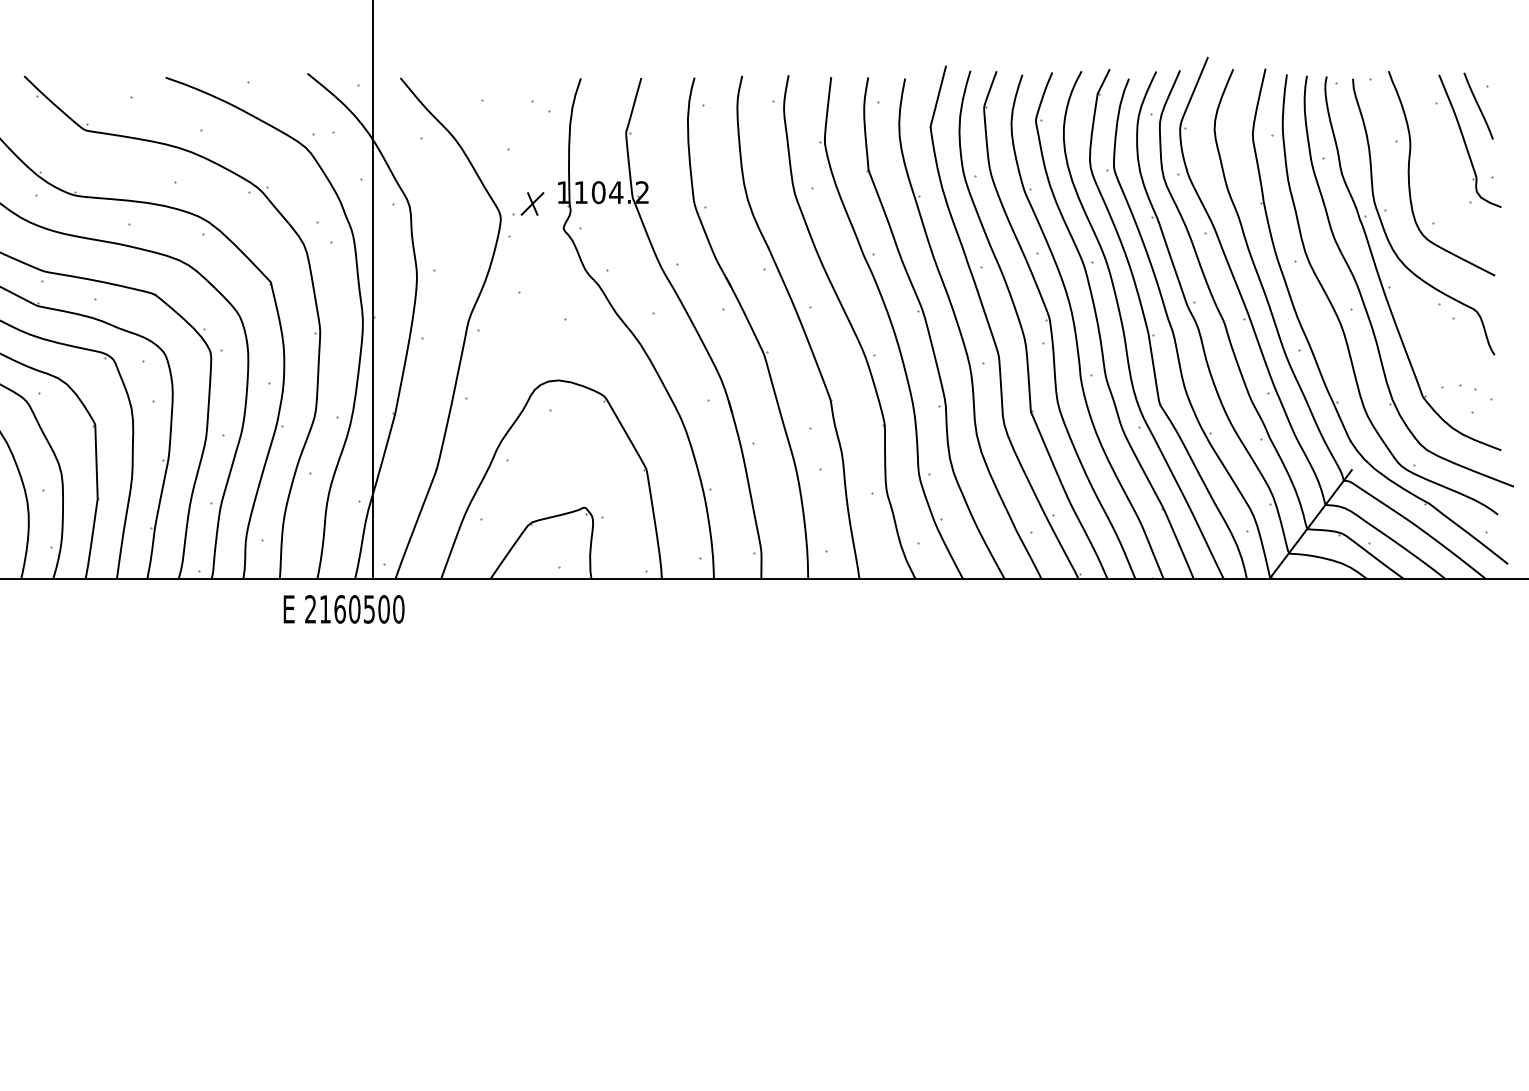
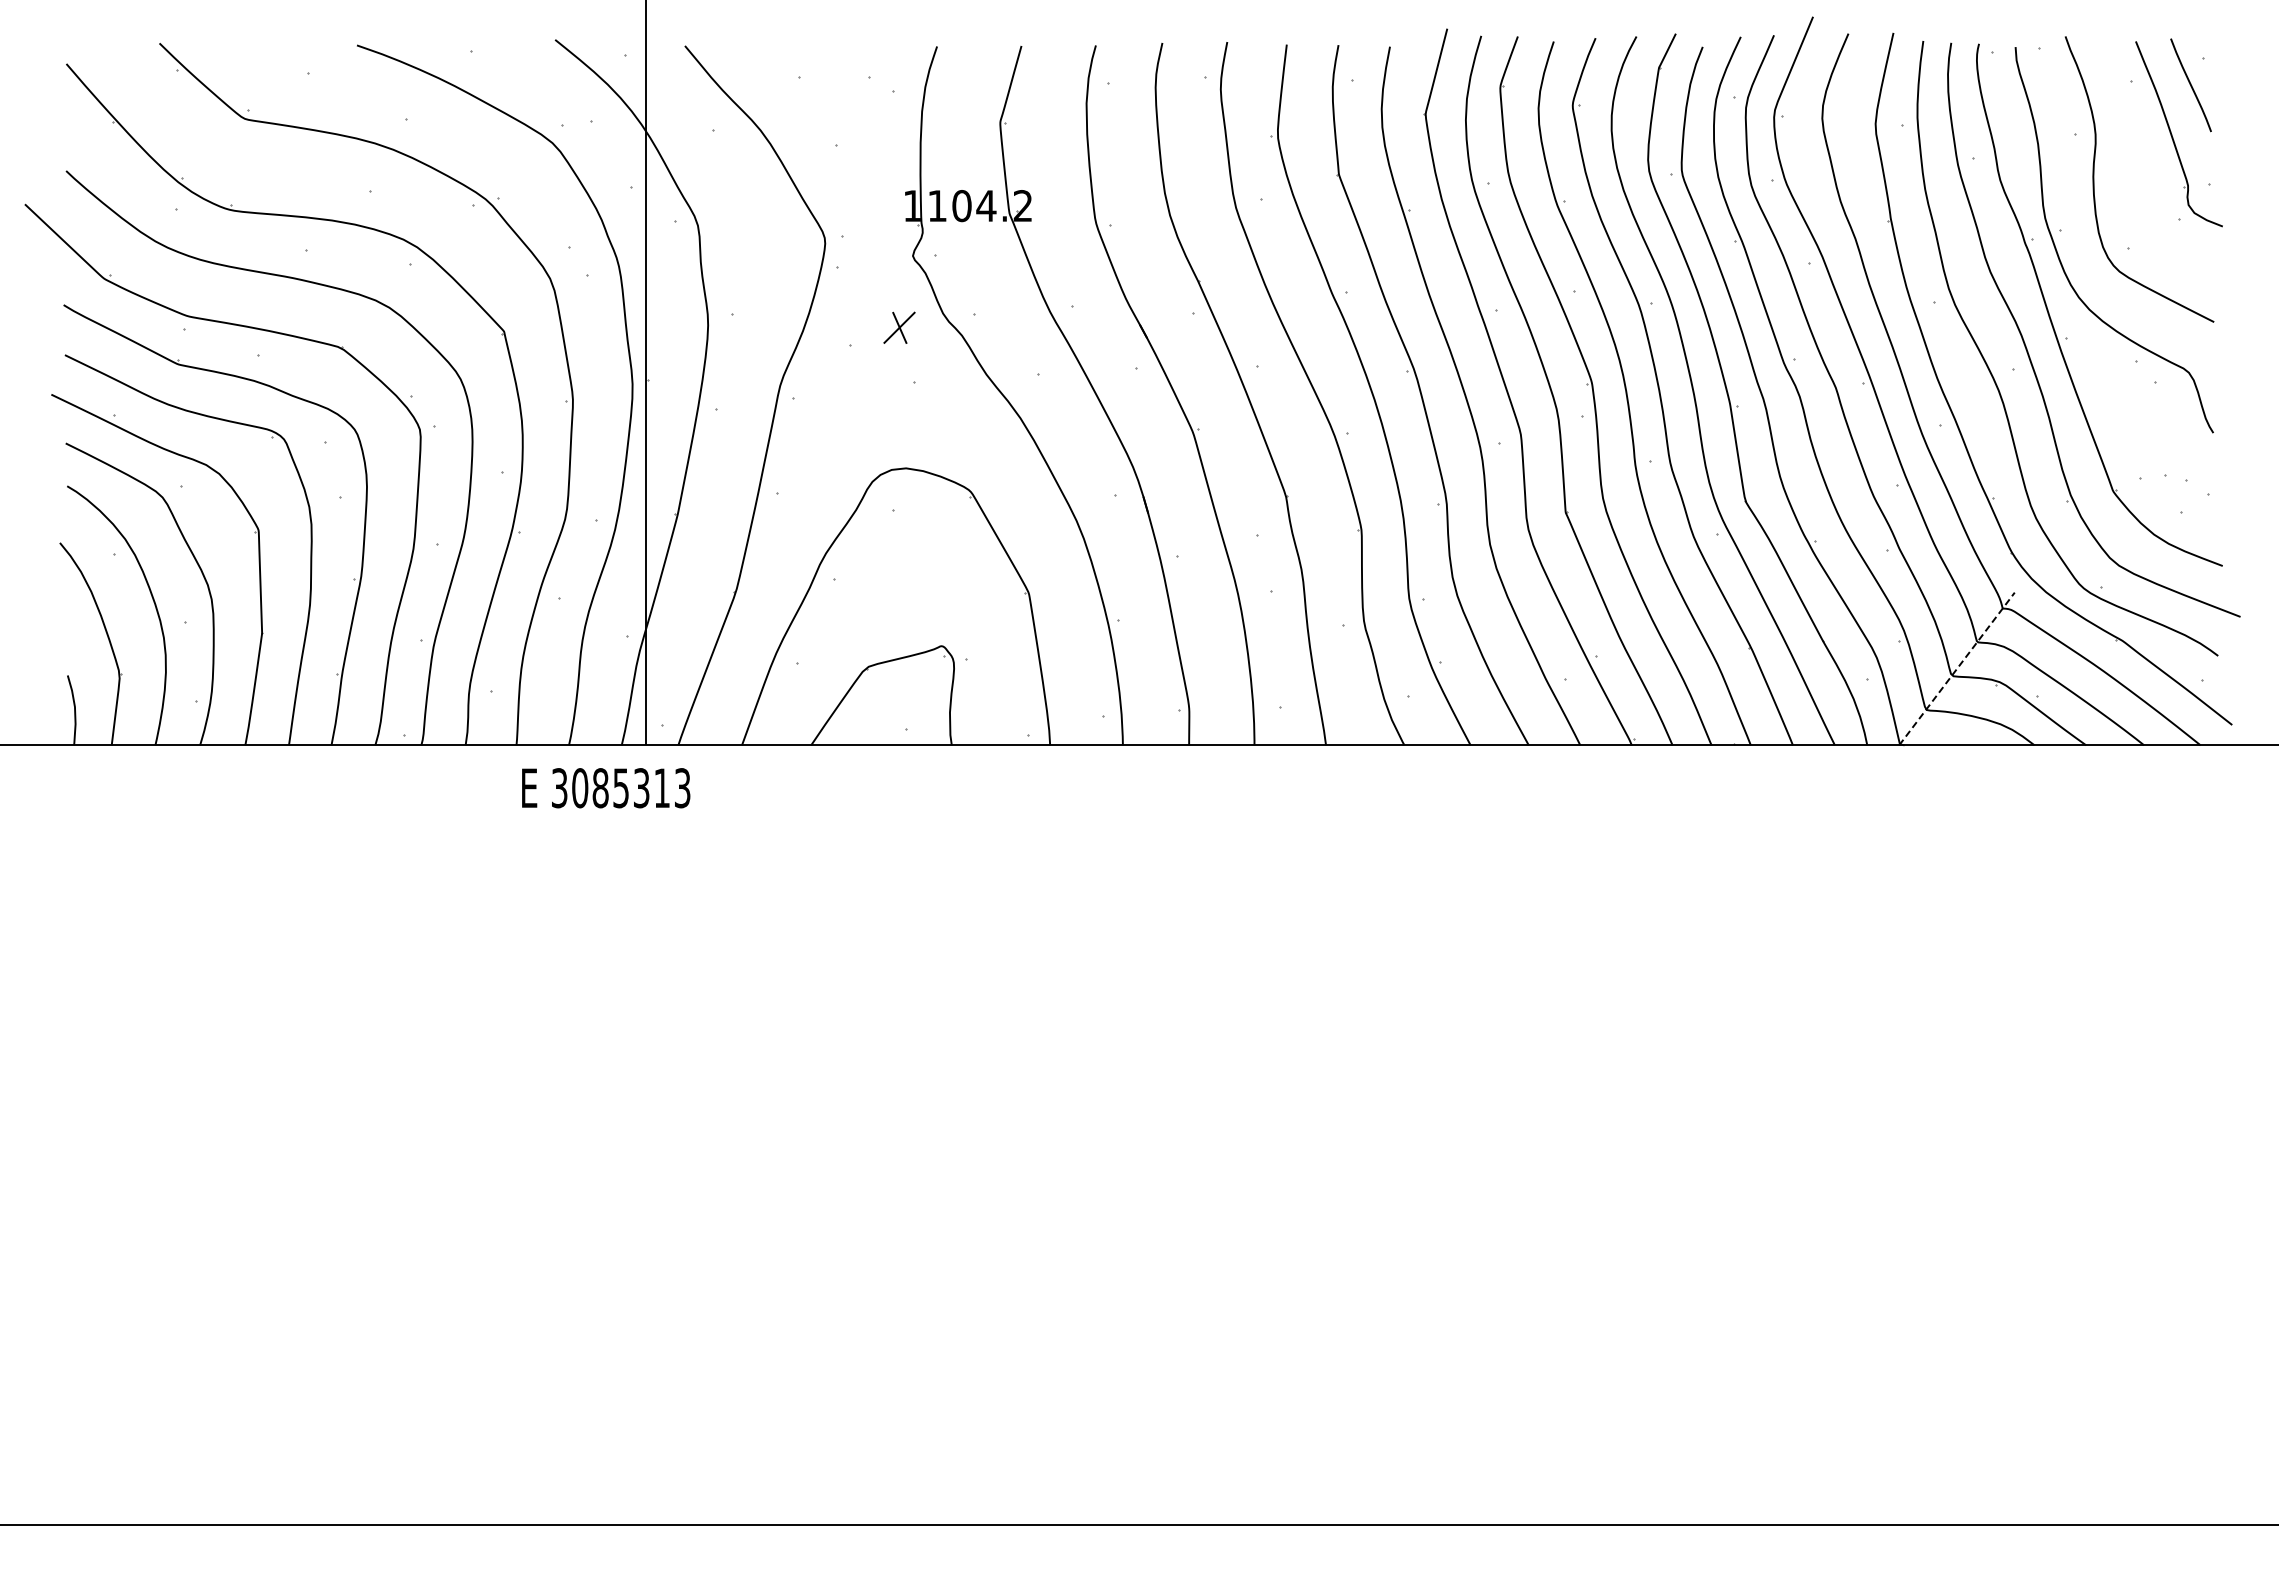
part: (532, 203) -> (899, 327), moved
line: (1310, 523) -> (1956, 668), solid -> dashed
text: (354, 609) -> (620, 788), 2160500 -> 3085313

